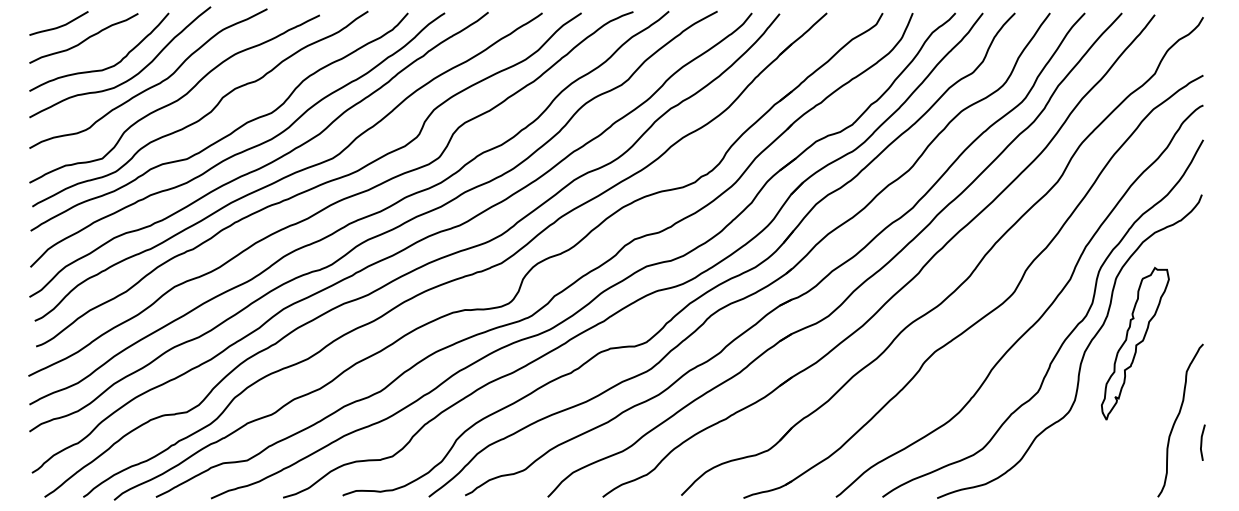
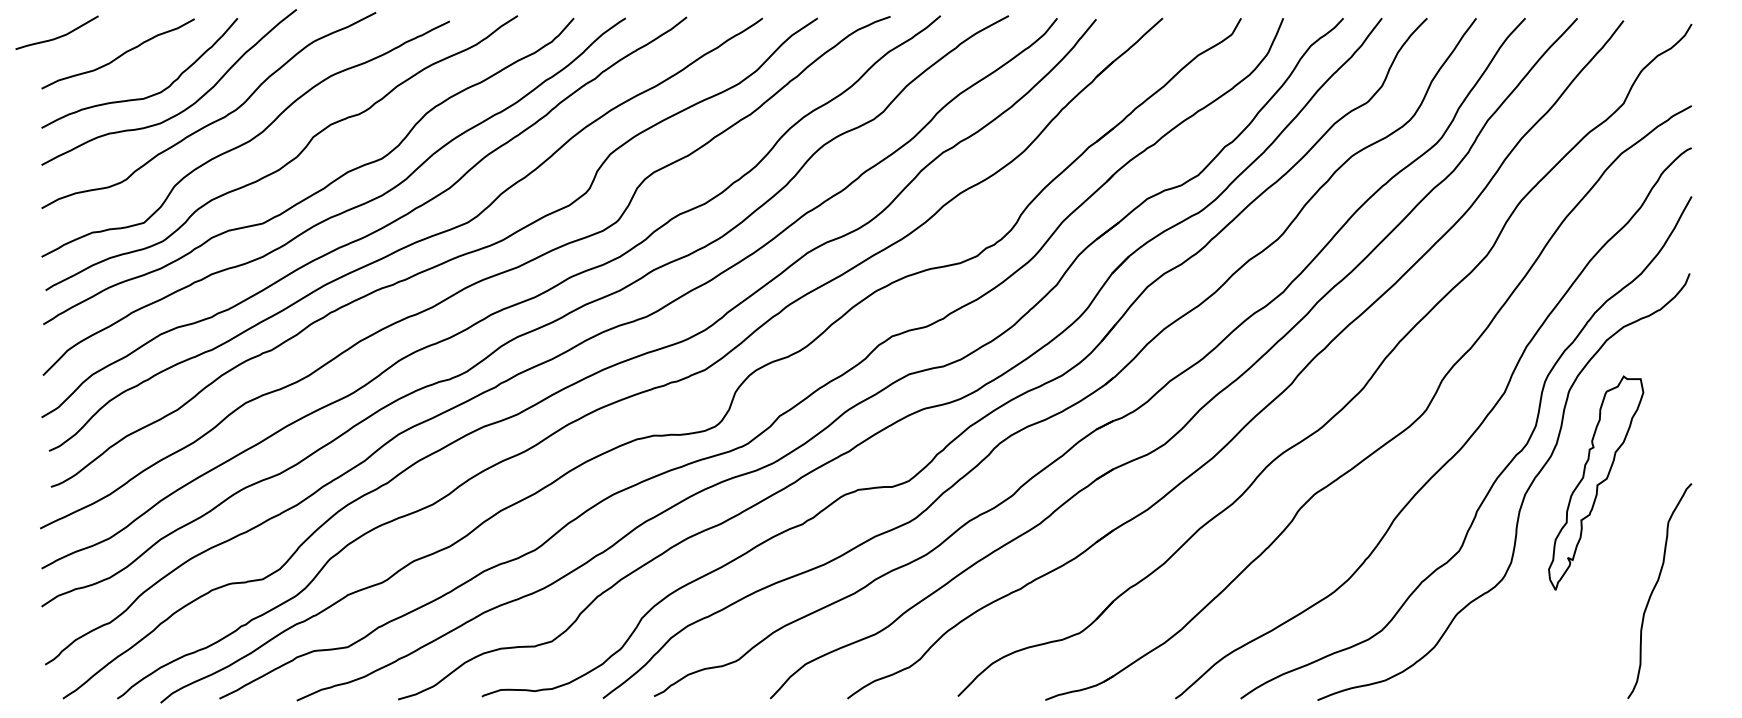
curve: (59, 26) -> (58, 36), moved
curve: (1201, 442) -> (1689, 621), removed

